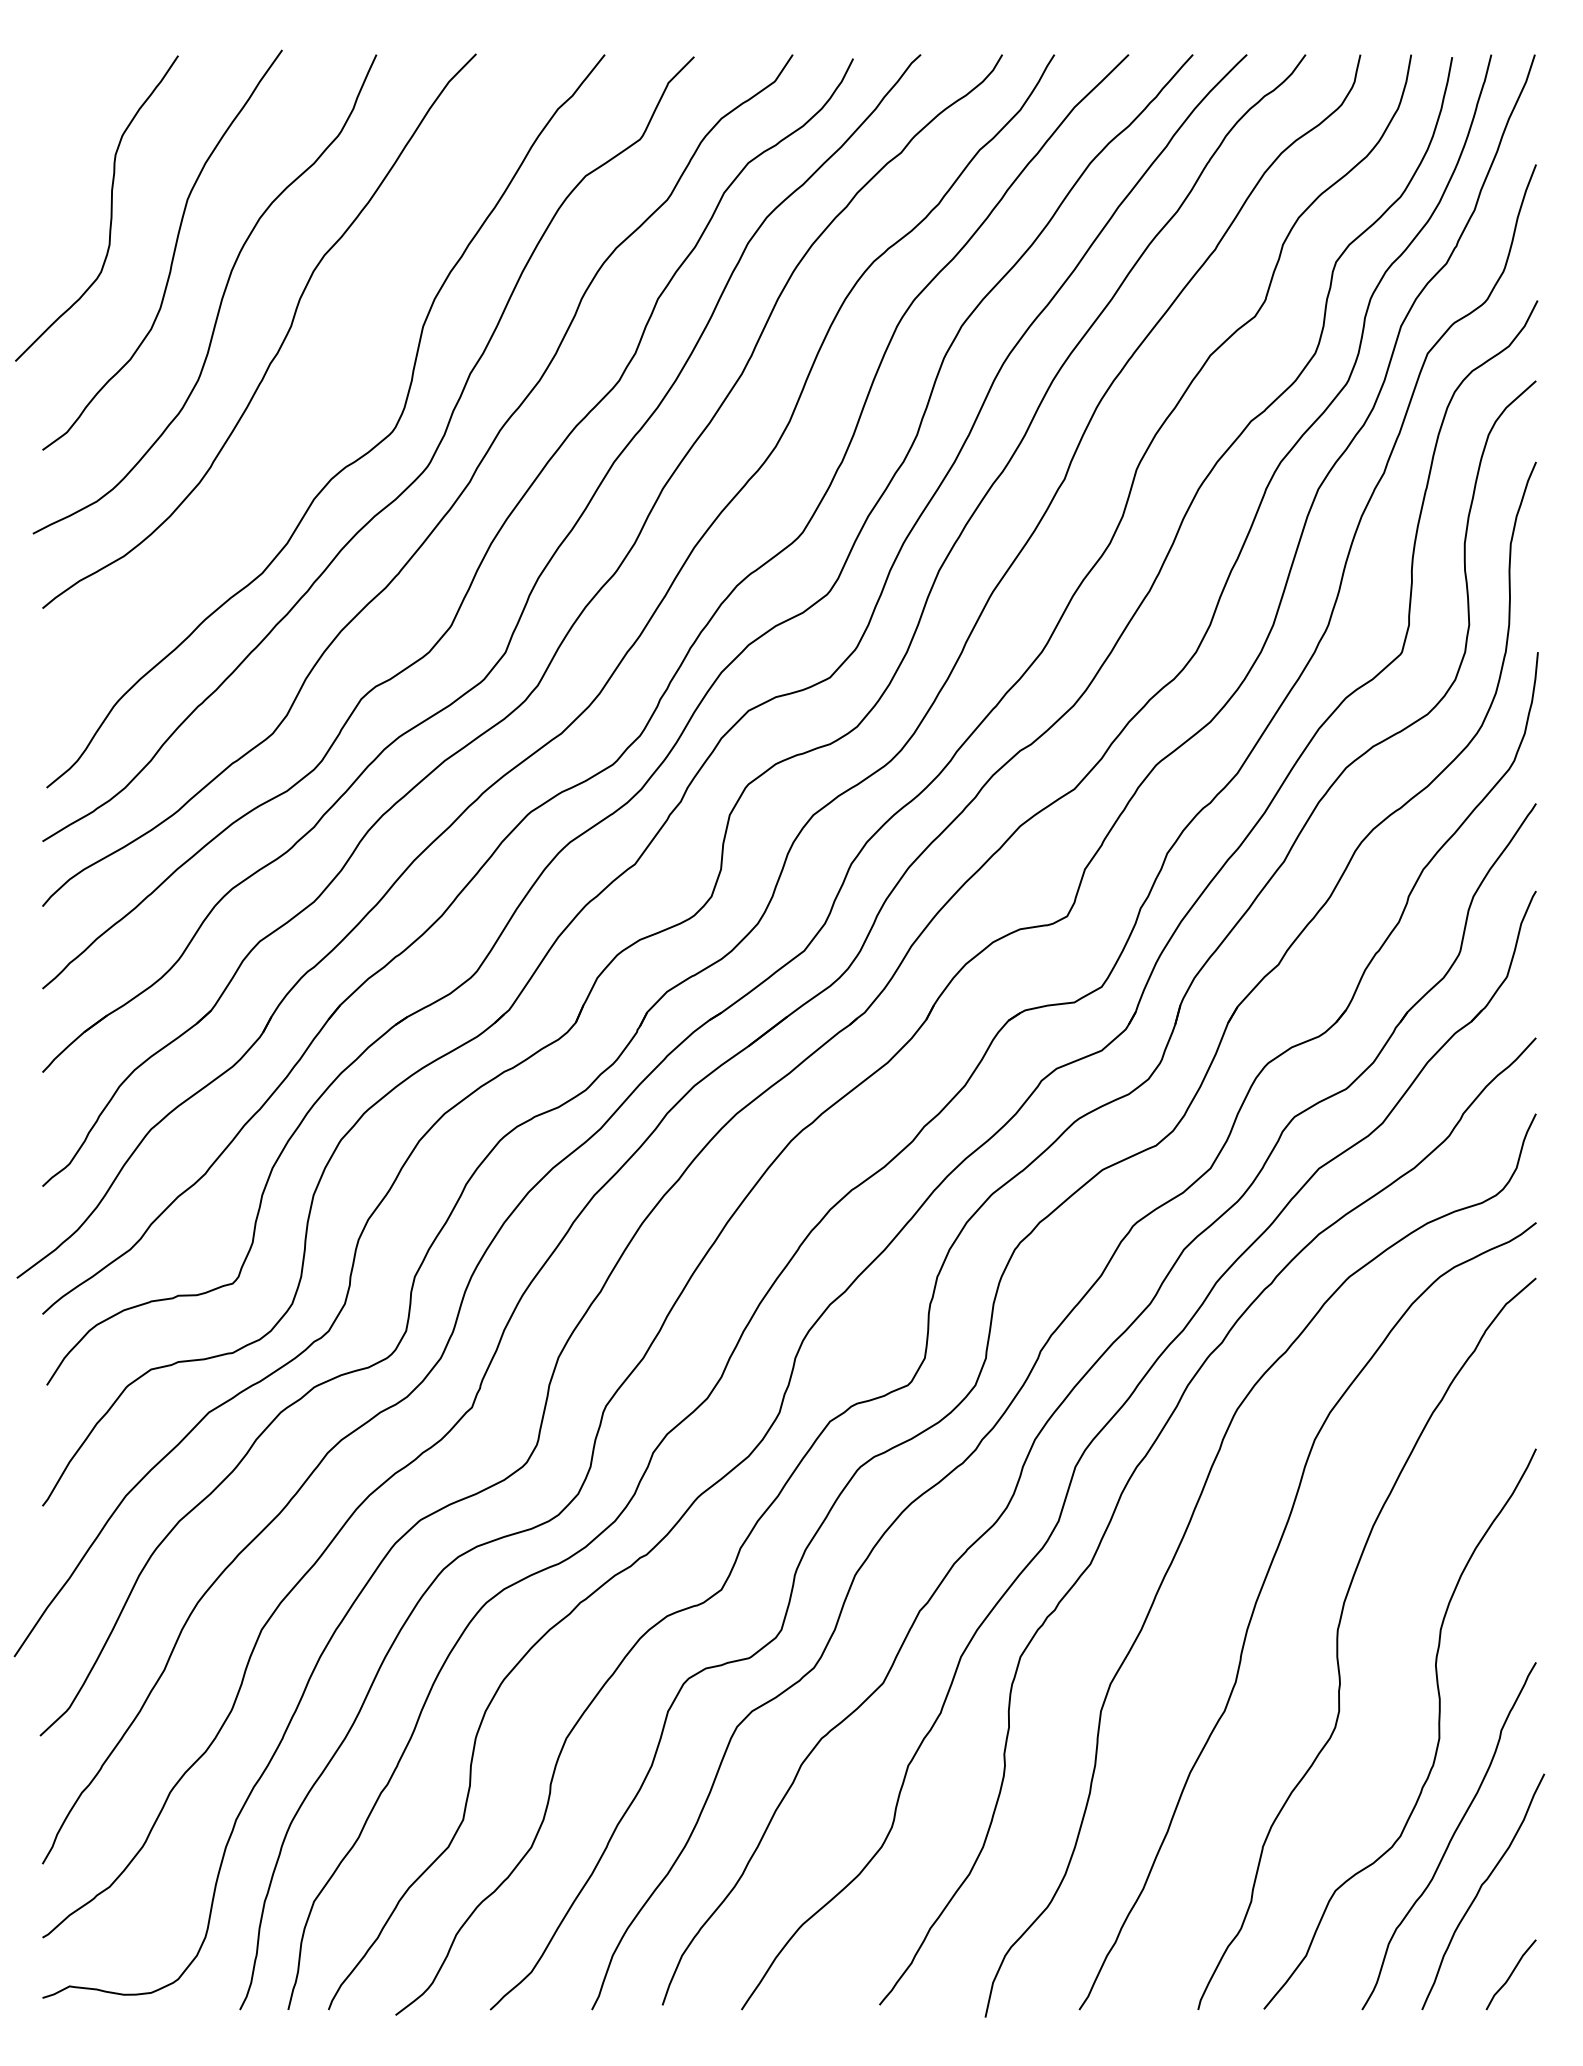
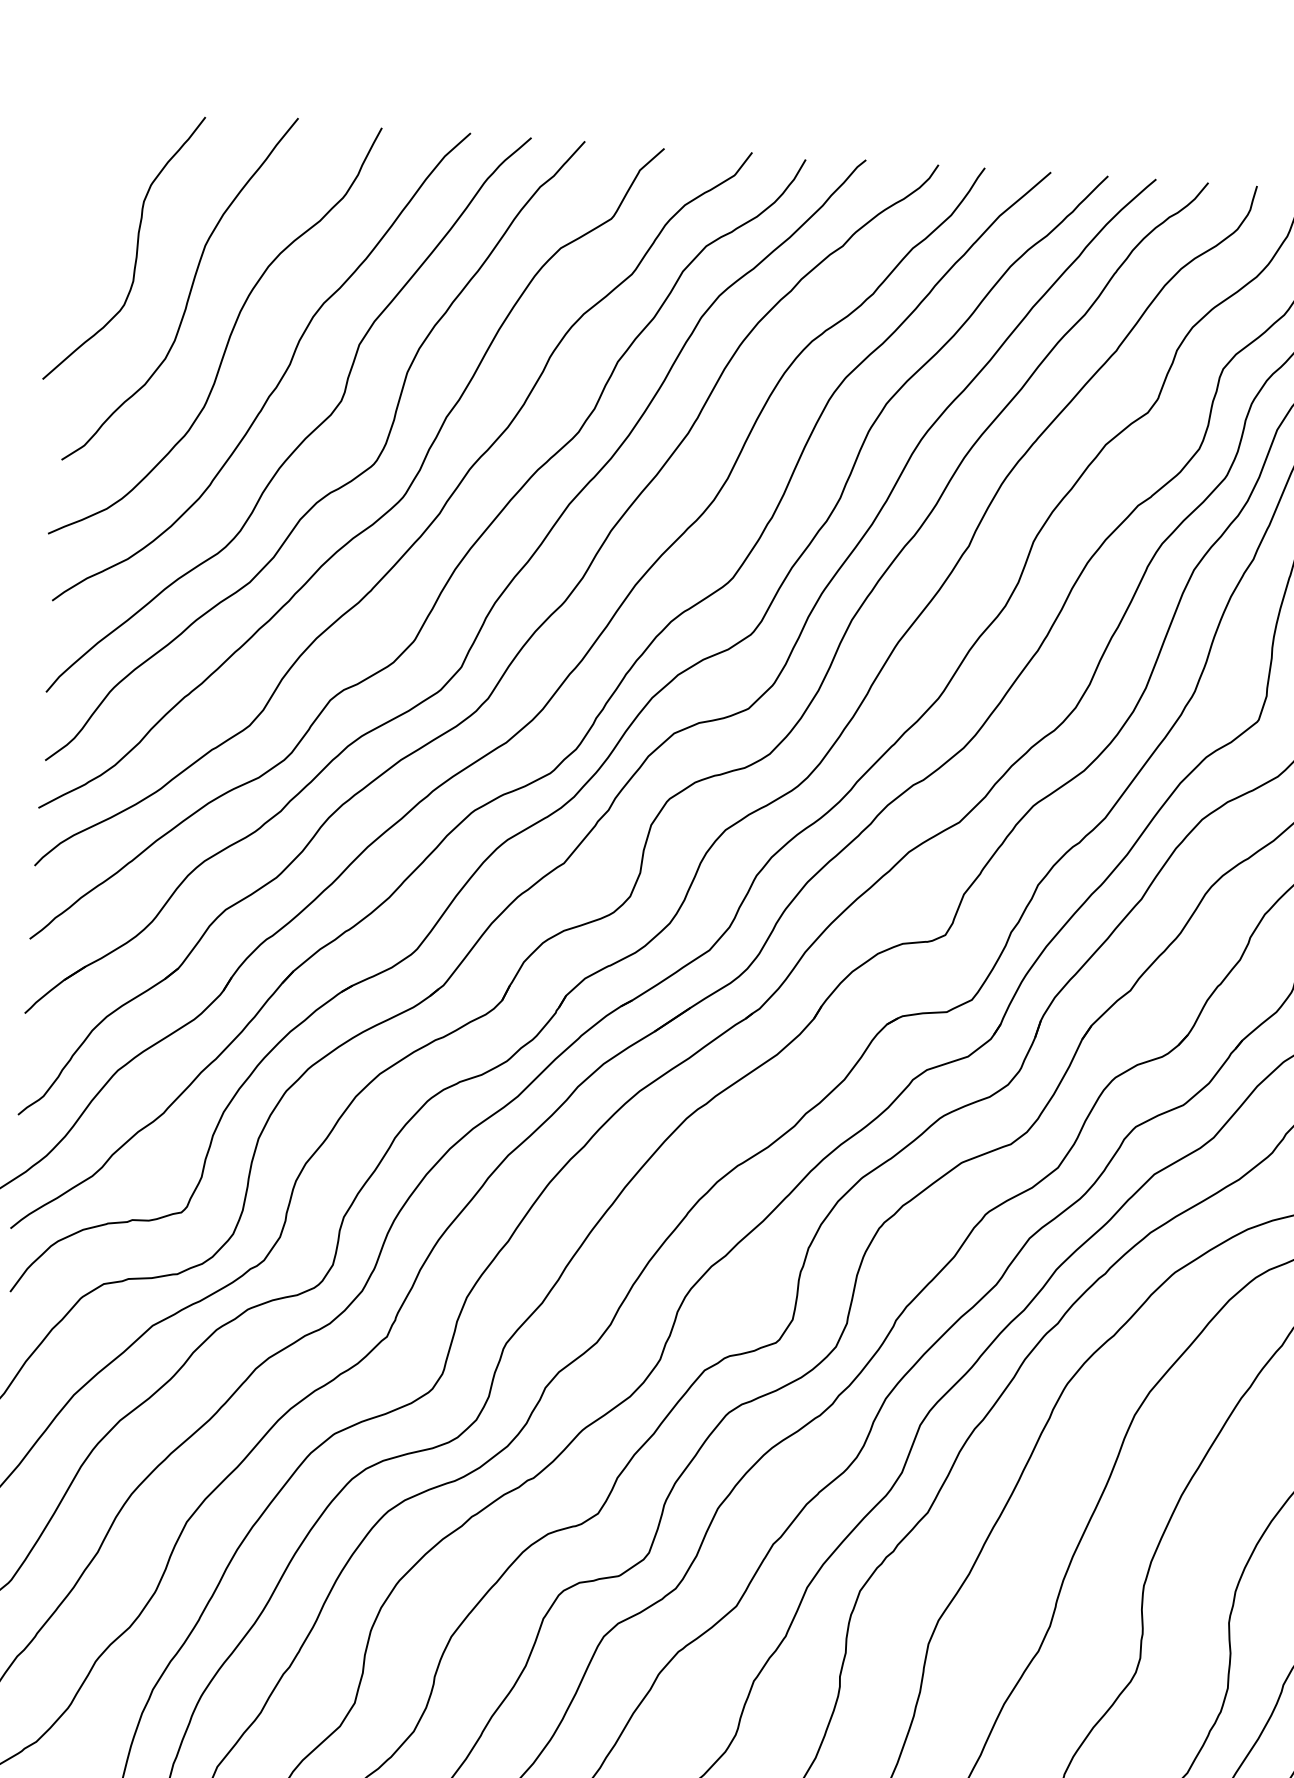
curve: (319, 400) -> (310, 432), added

